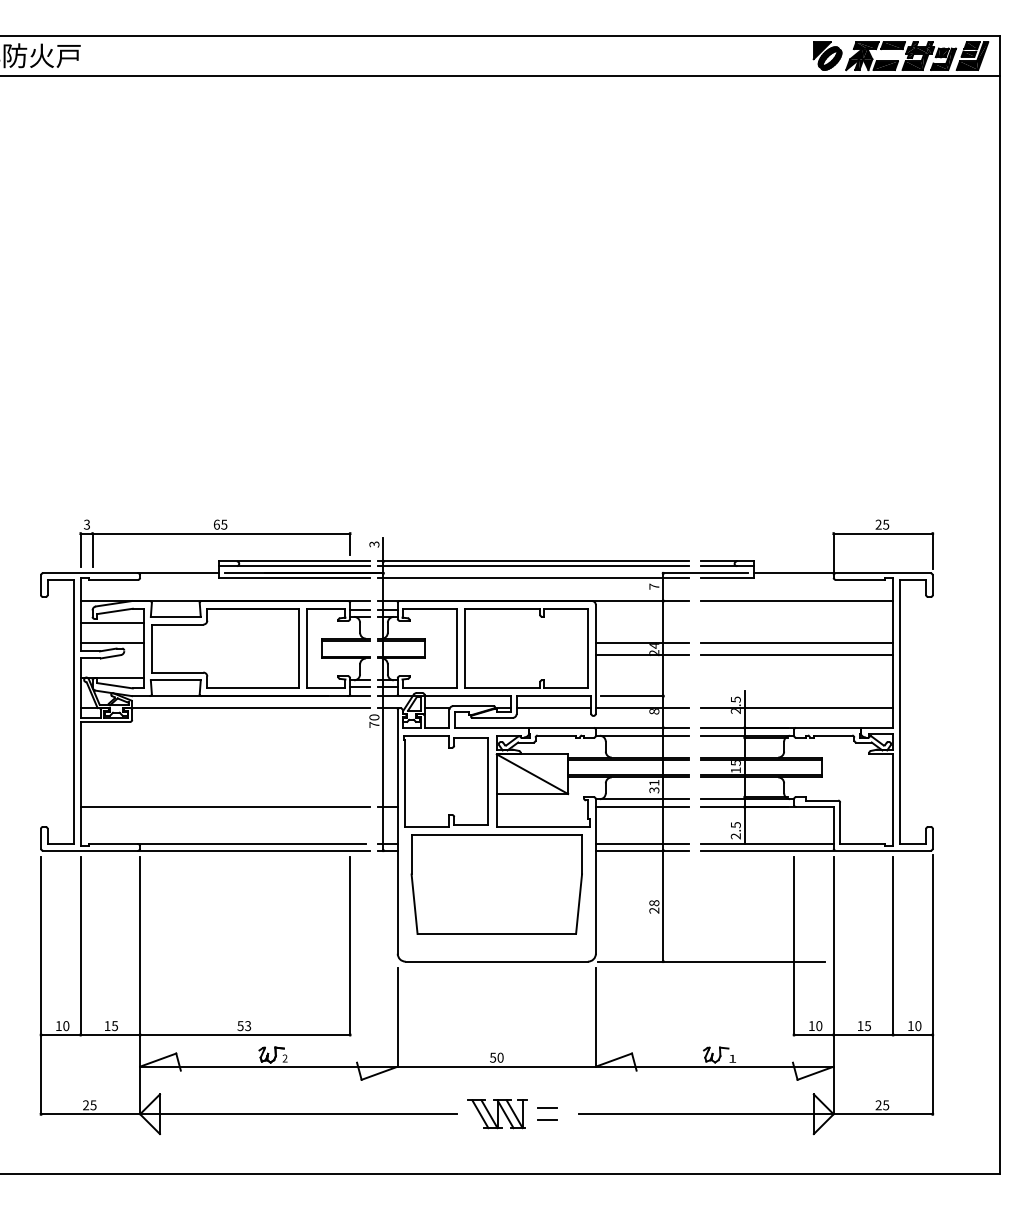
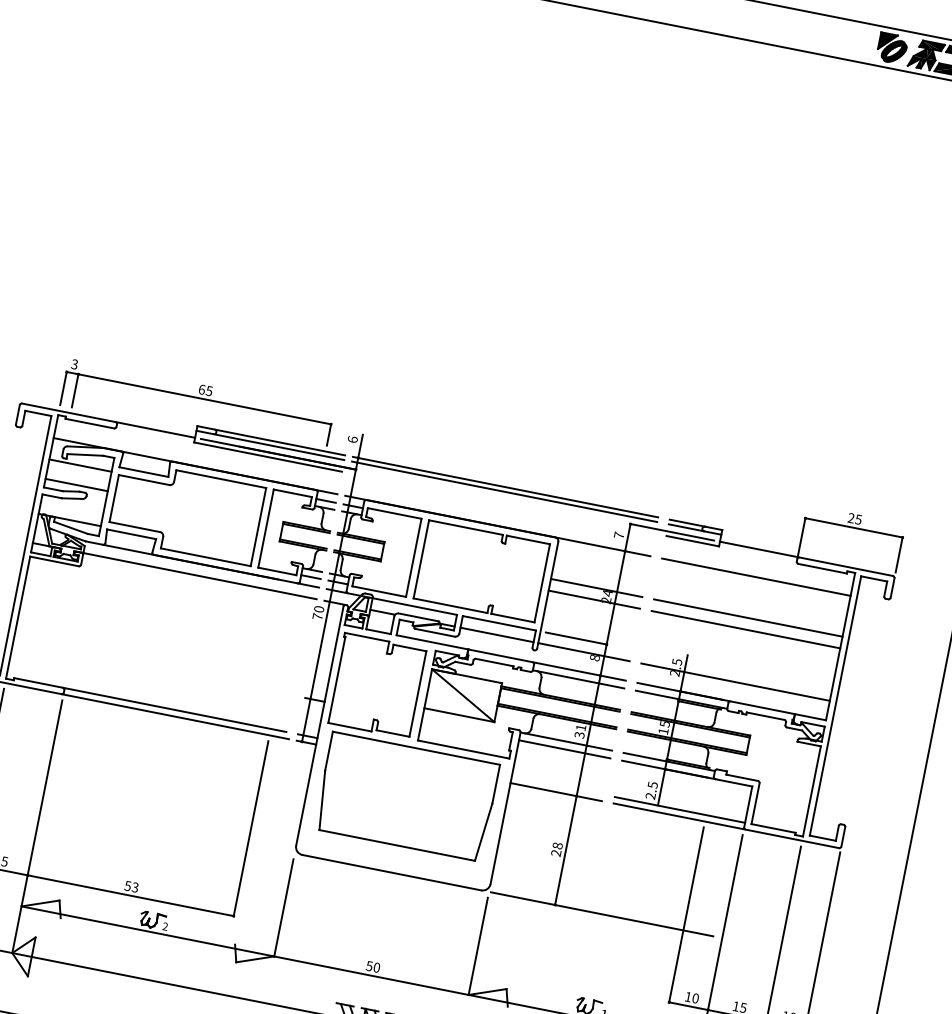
text: (374, 544) -> (352, 439), 3 -> 6
line: (533, 578) -> (502, 503), removed
line: (225, 807) -> (155, 668), removed
line: (642, 844) -> (557, 786), removed

